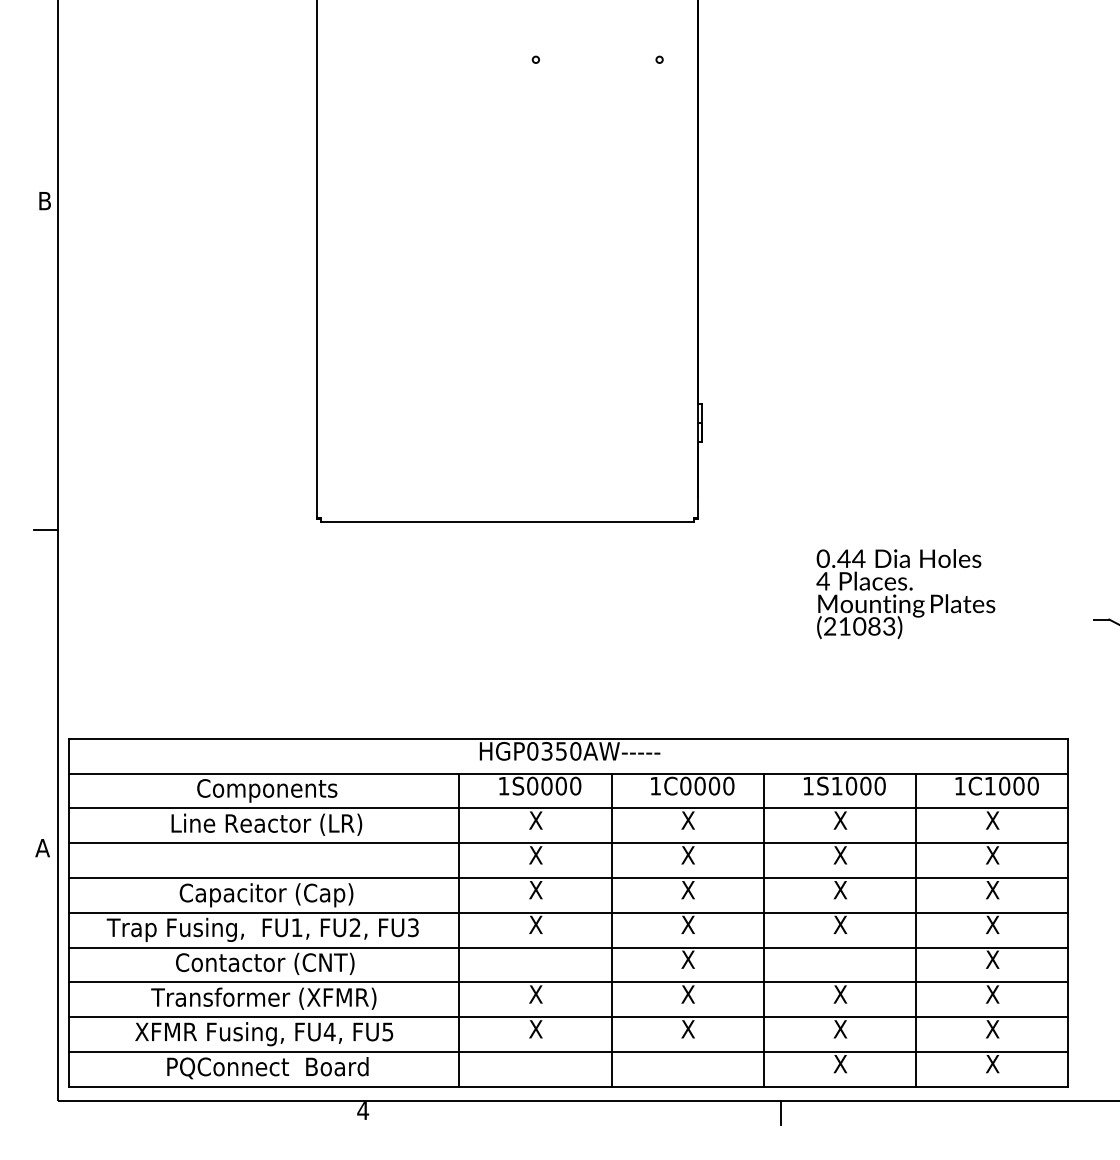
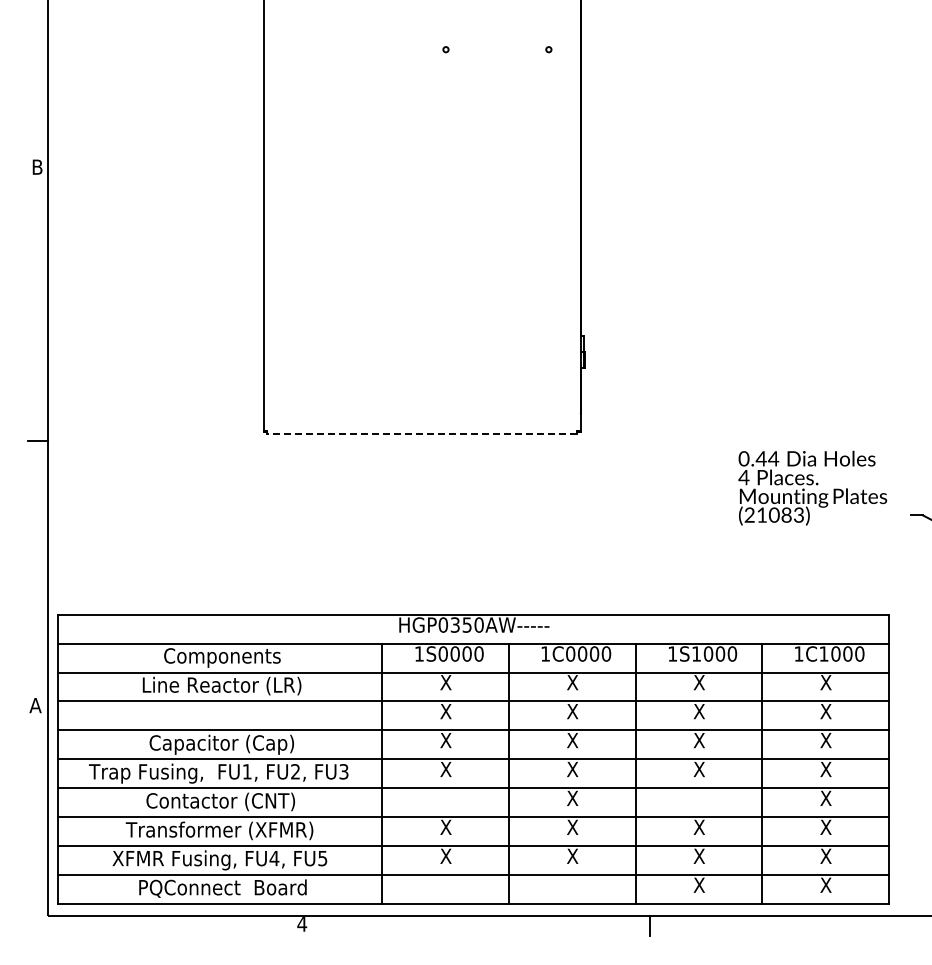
line: (506, 522) -> (421, 434), solid -> dashed
text: (905, 593) -> (812, 487), moved

